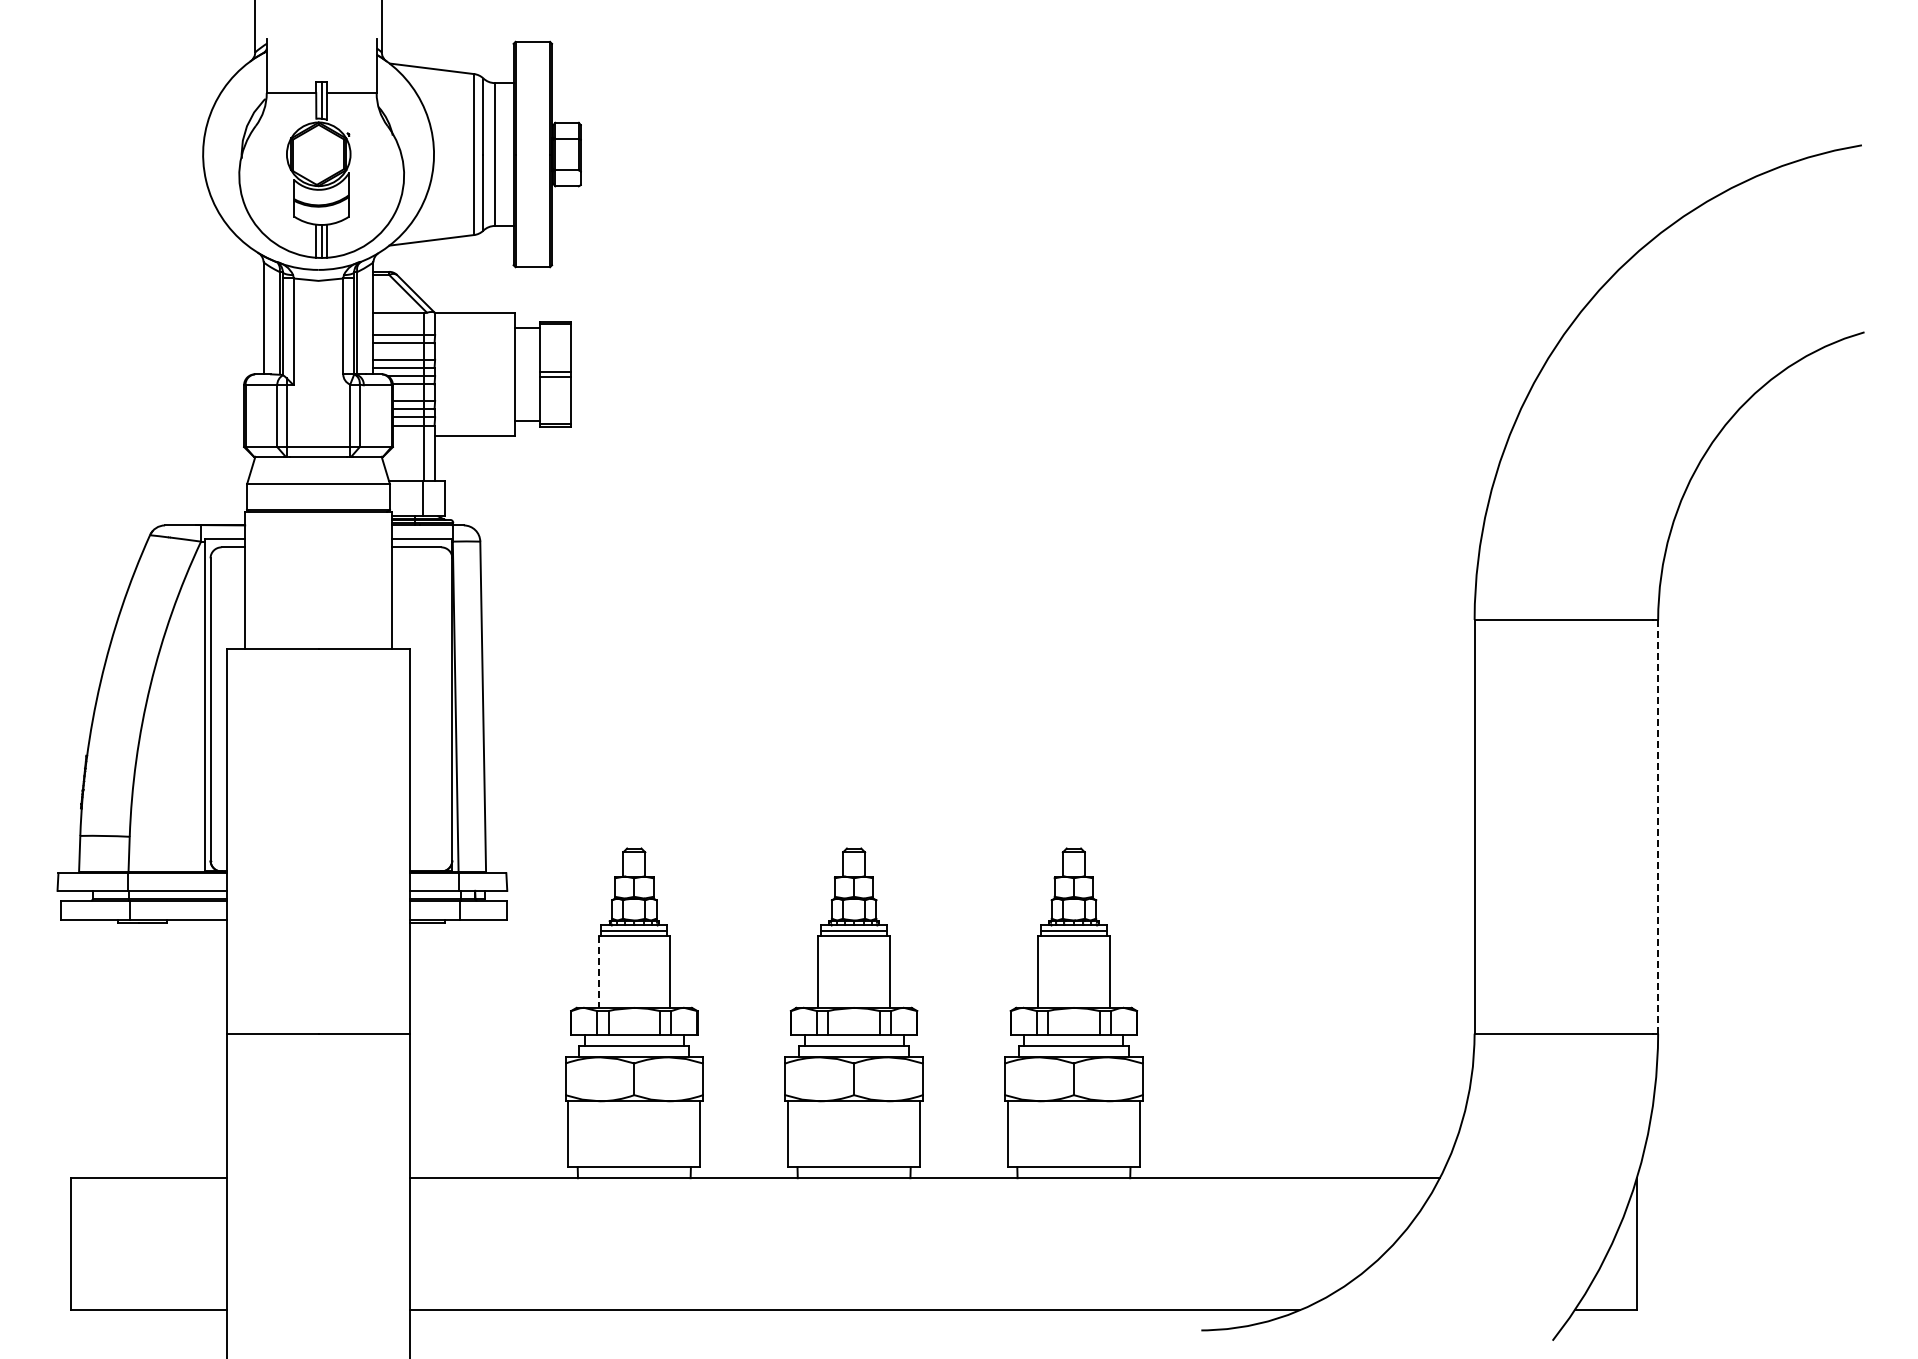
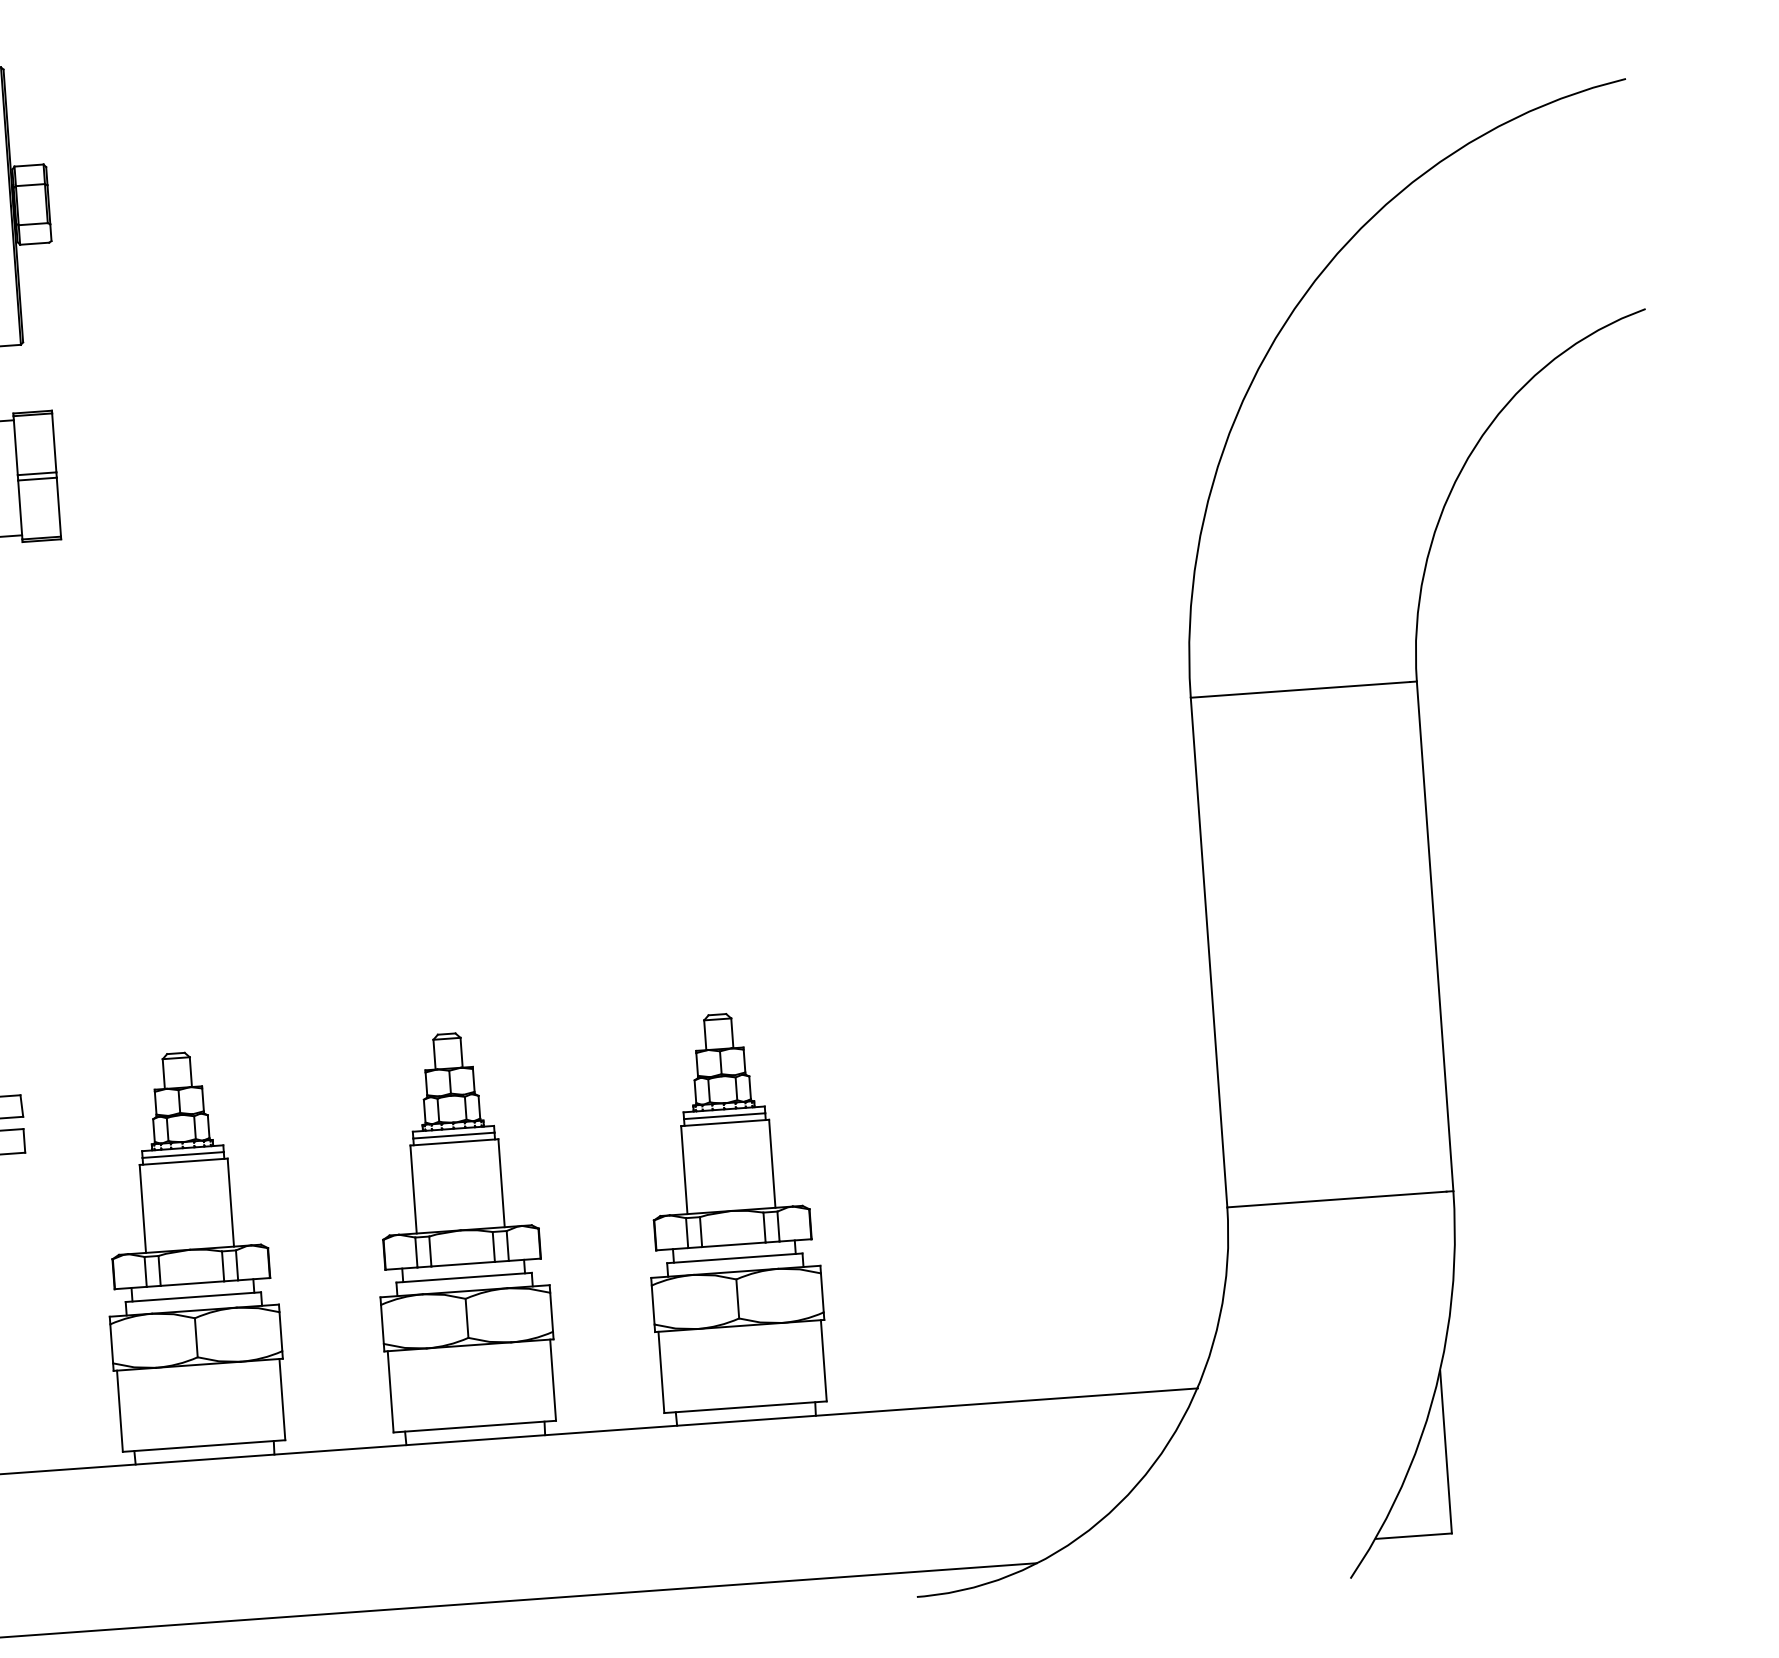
line: (1658, 826) -> (1435, 935), dashed -> solid
line: (598, 972) -> (142, 1209), dashed -> solid

